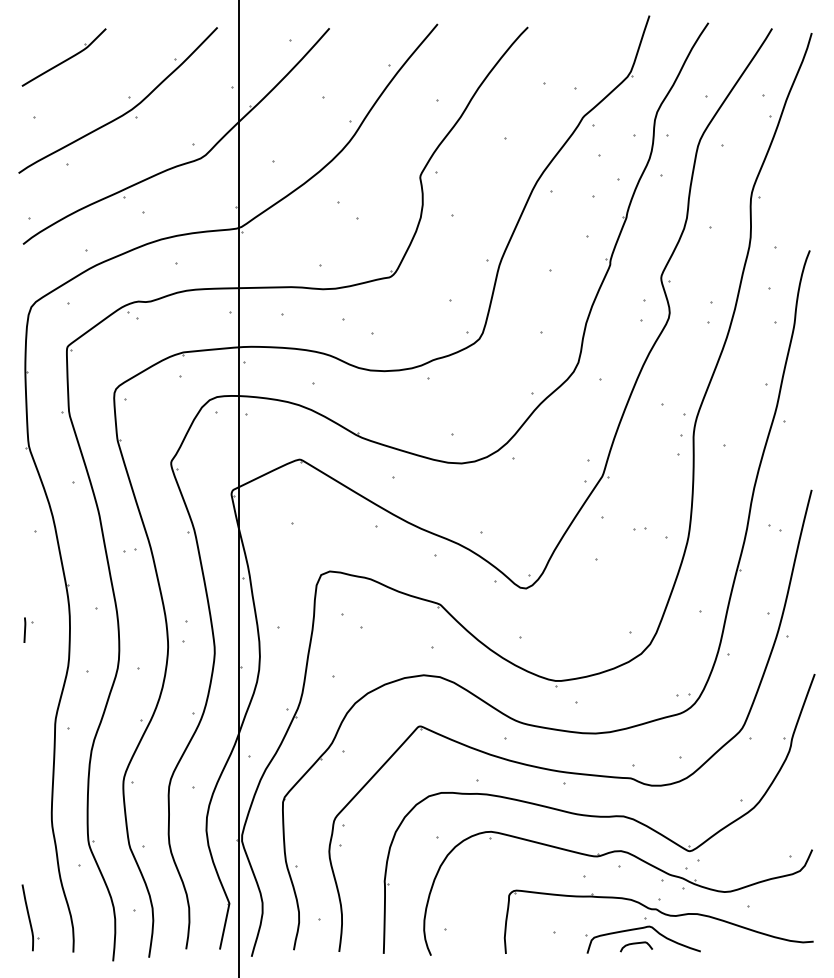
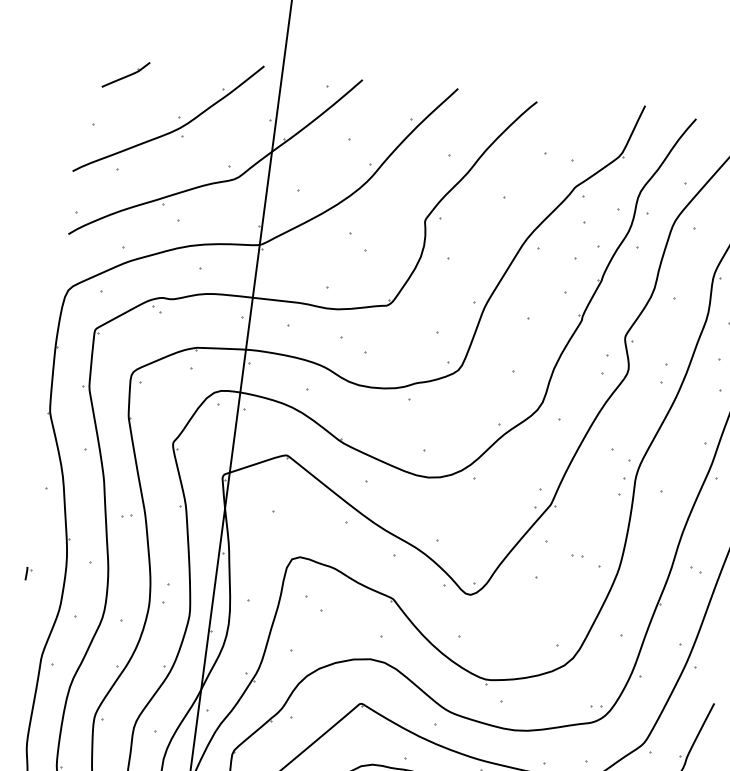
part: (63, 57) -> (125, 74), size x0.6
part: (28, 629) -> (28, 573), size x0.6

